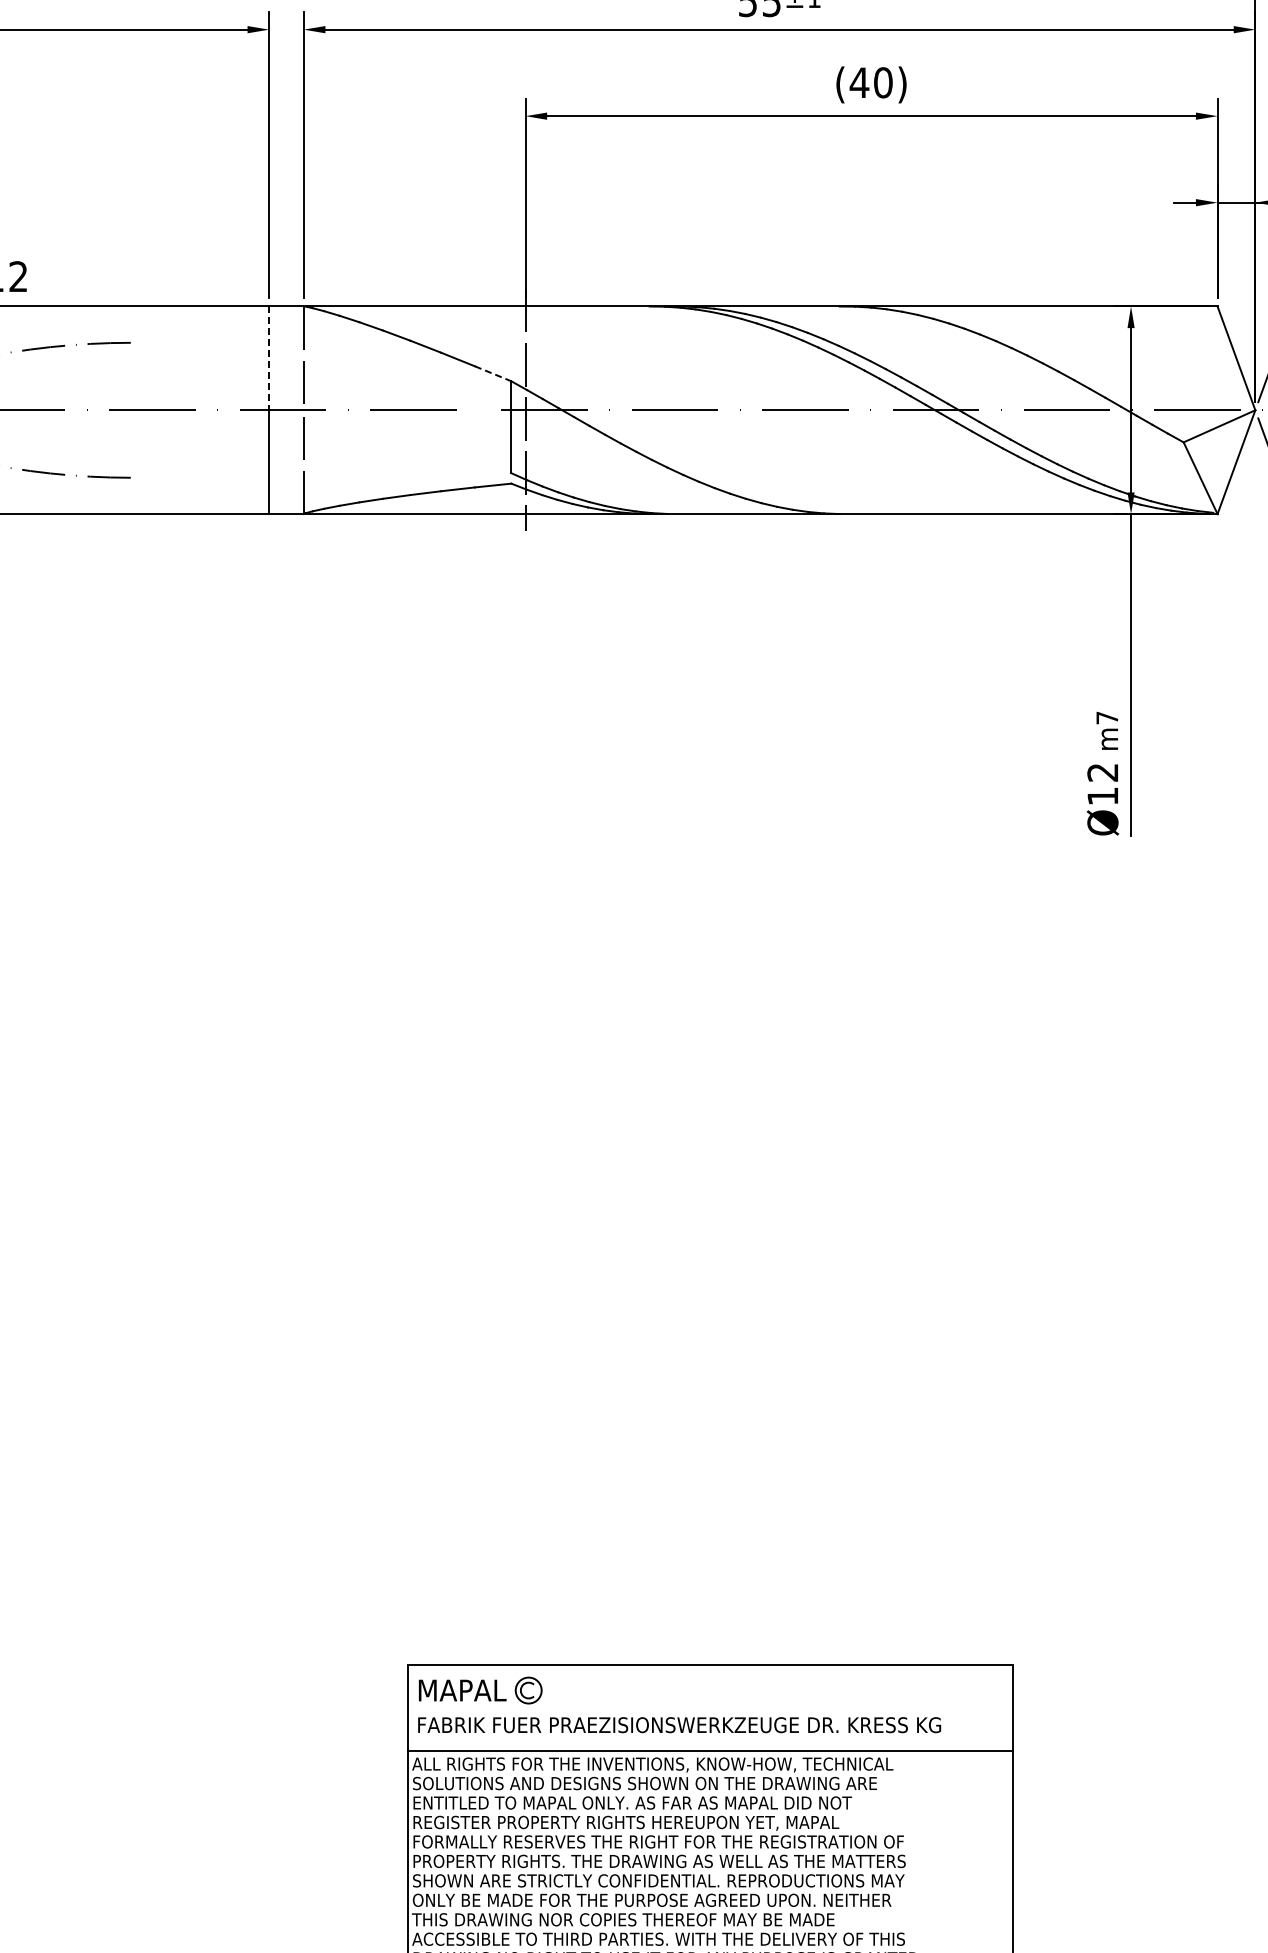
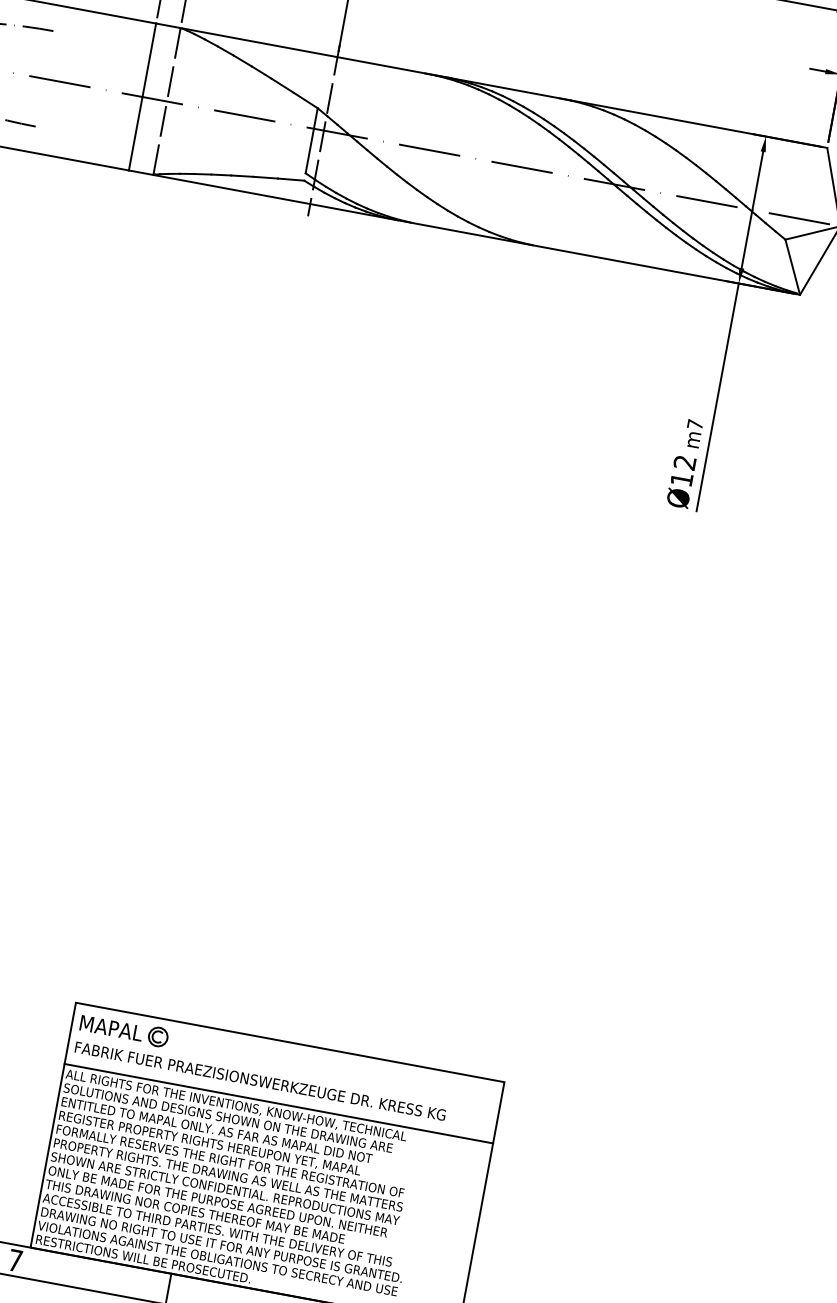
line: (269, 358) -> (149, 60), dashed -> solid
line: (493, 373) -> (306, 100), dashed -> solid

